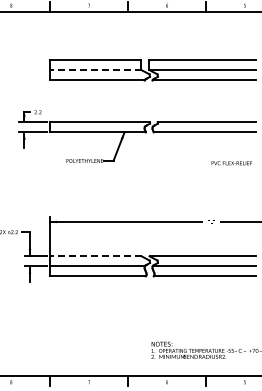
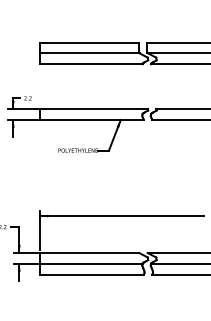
line: (95, 70) -> (89, 53), dashed -> solid
line: (95, 256) -> (89, 253), dashed -> solid

